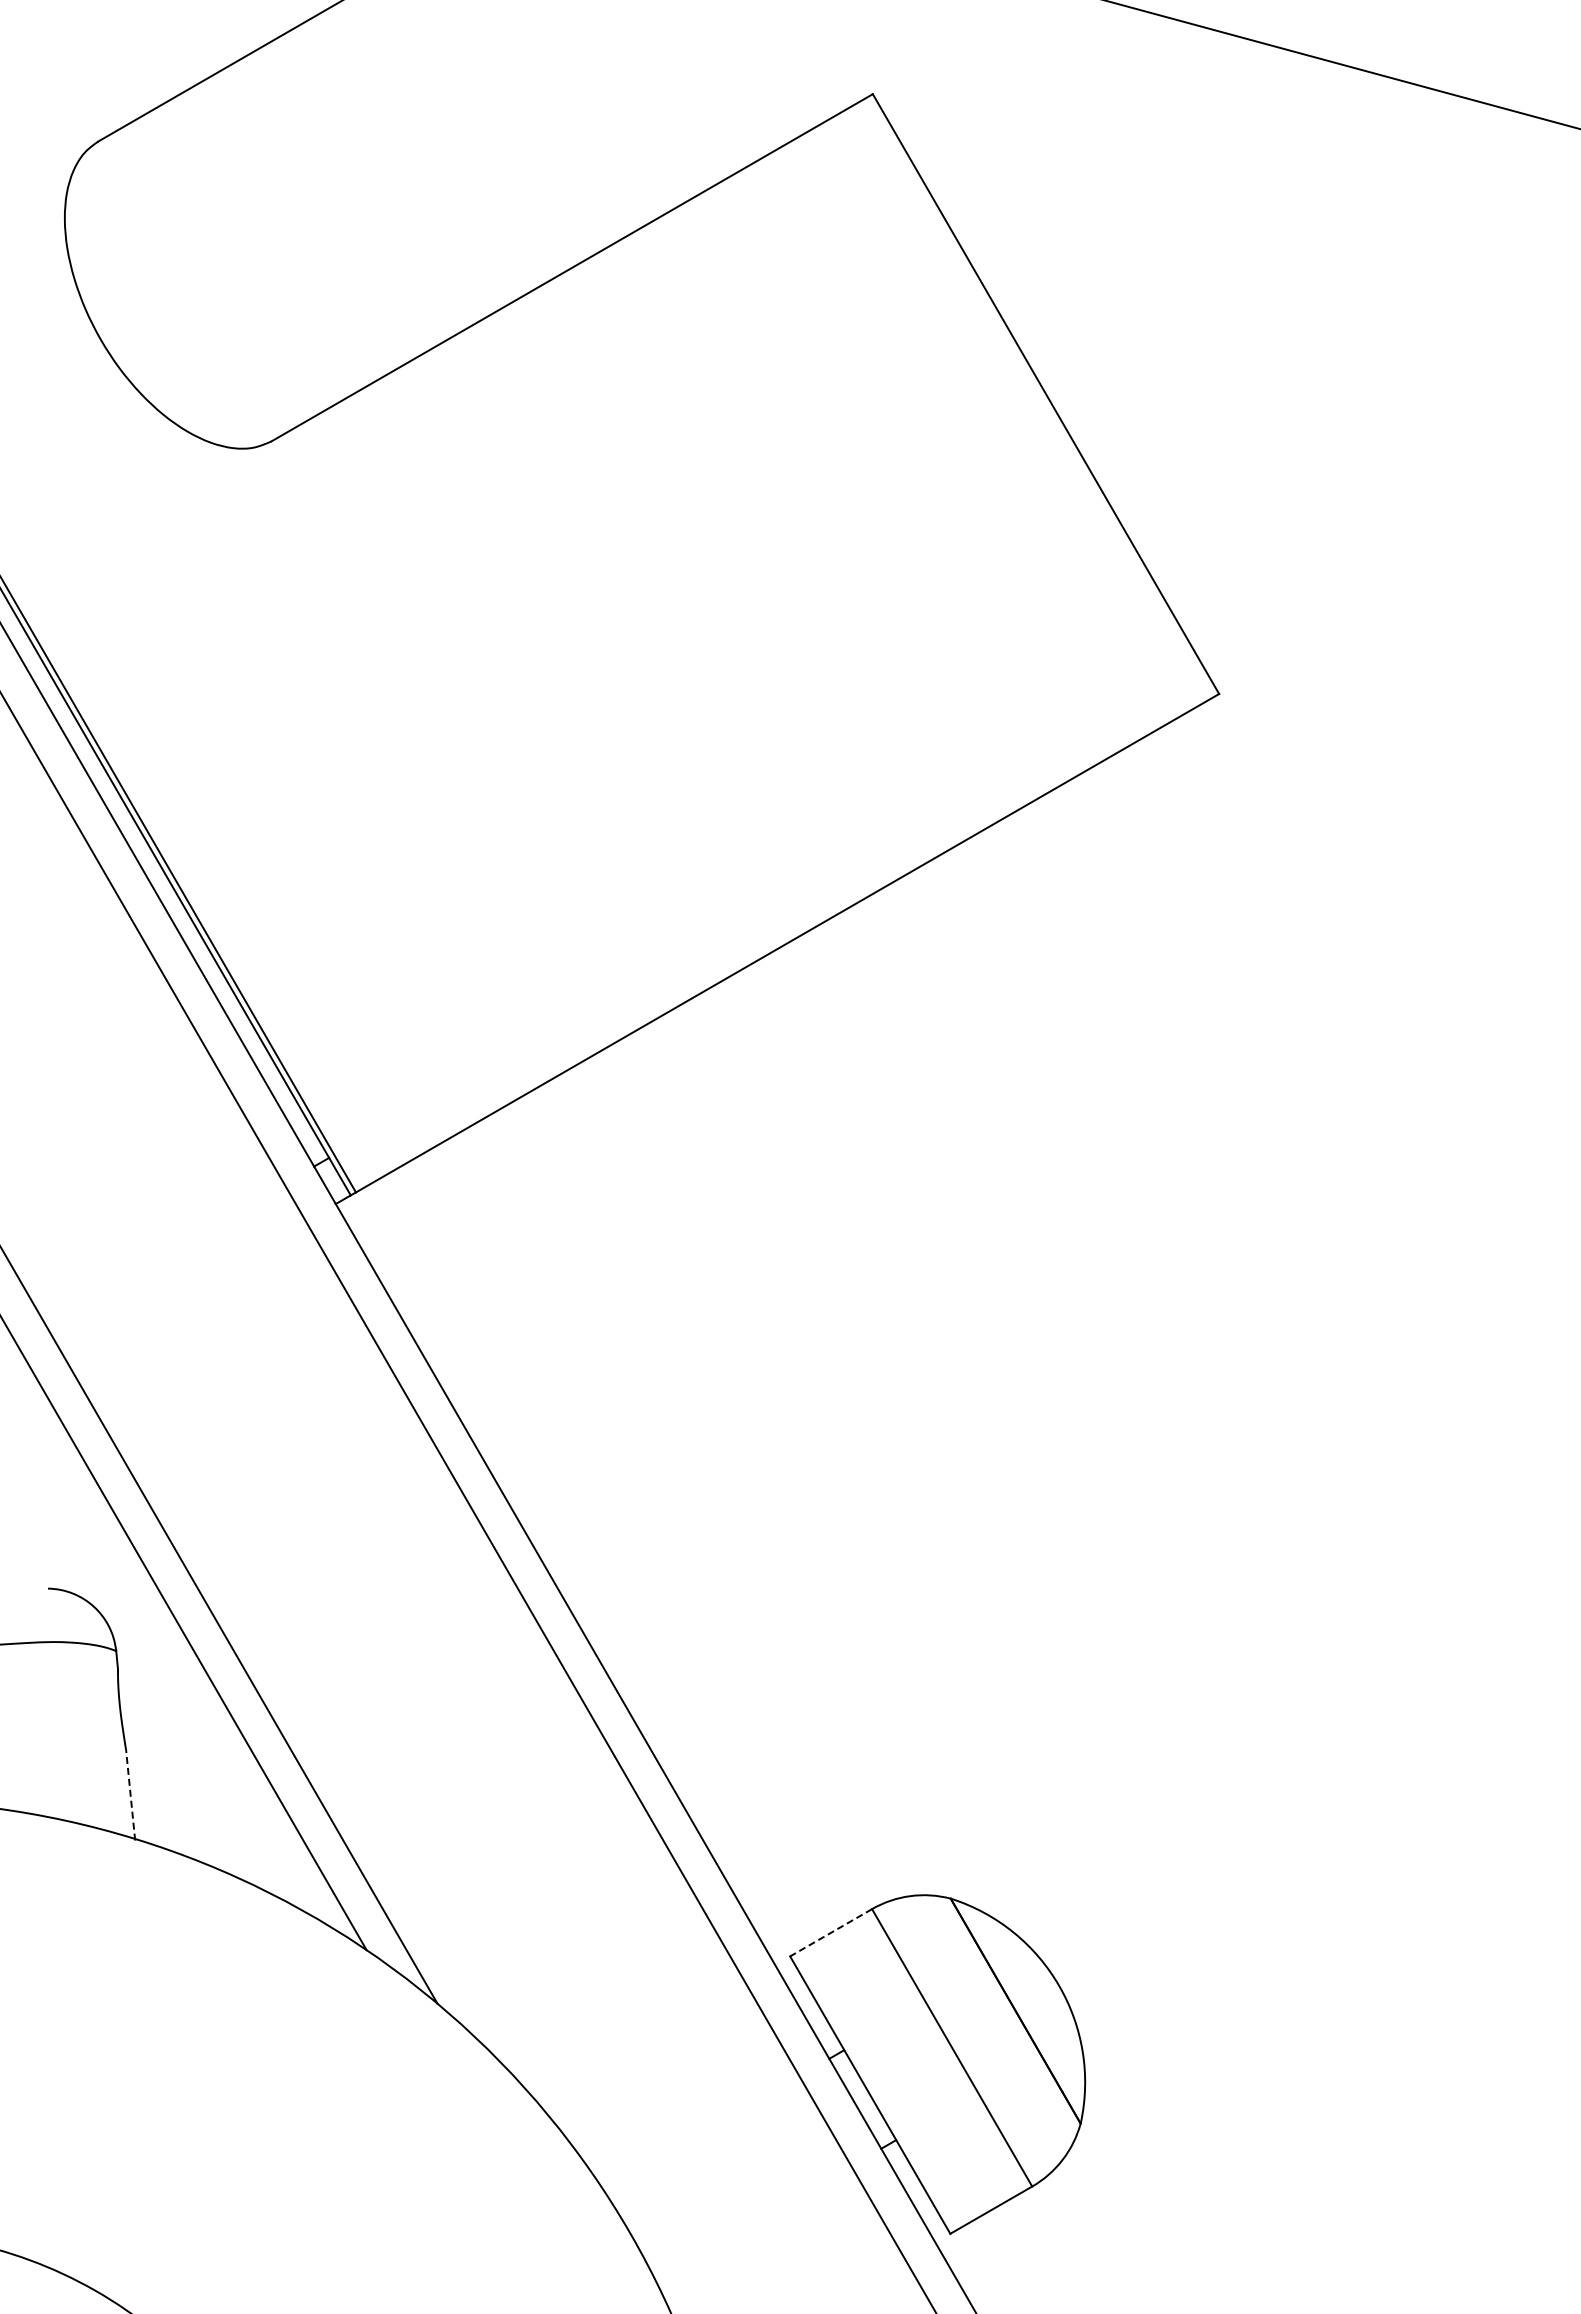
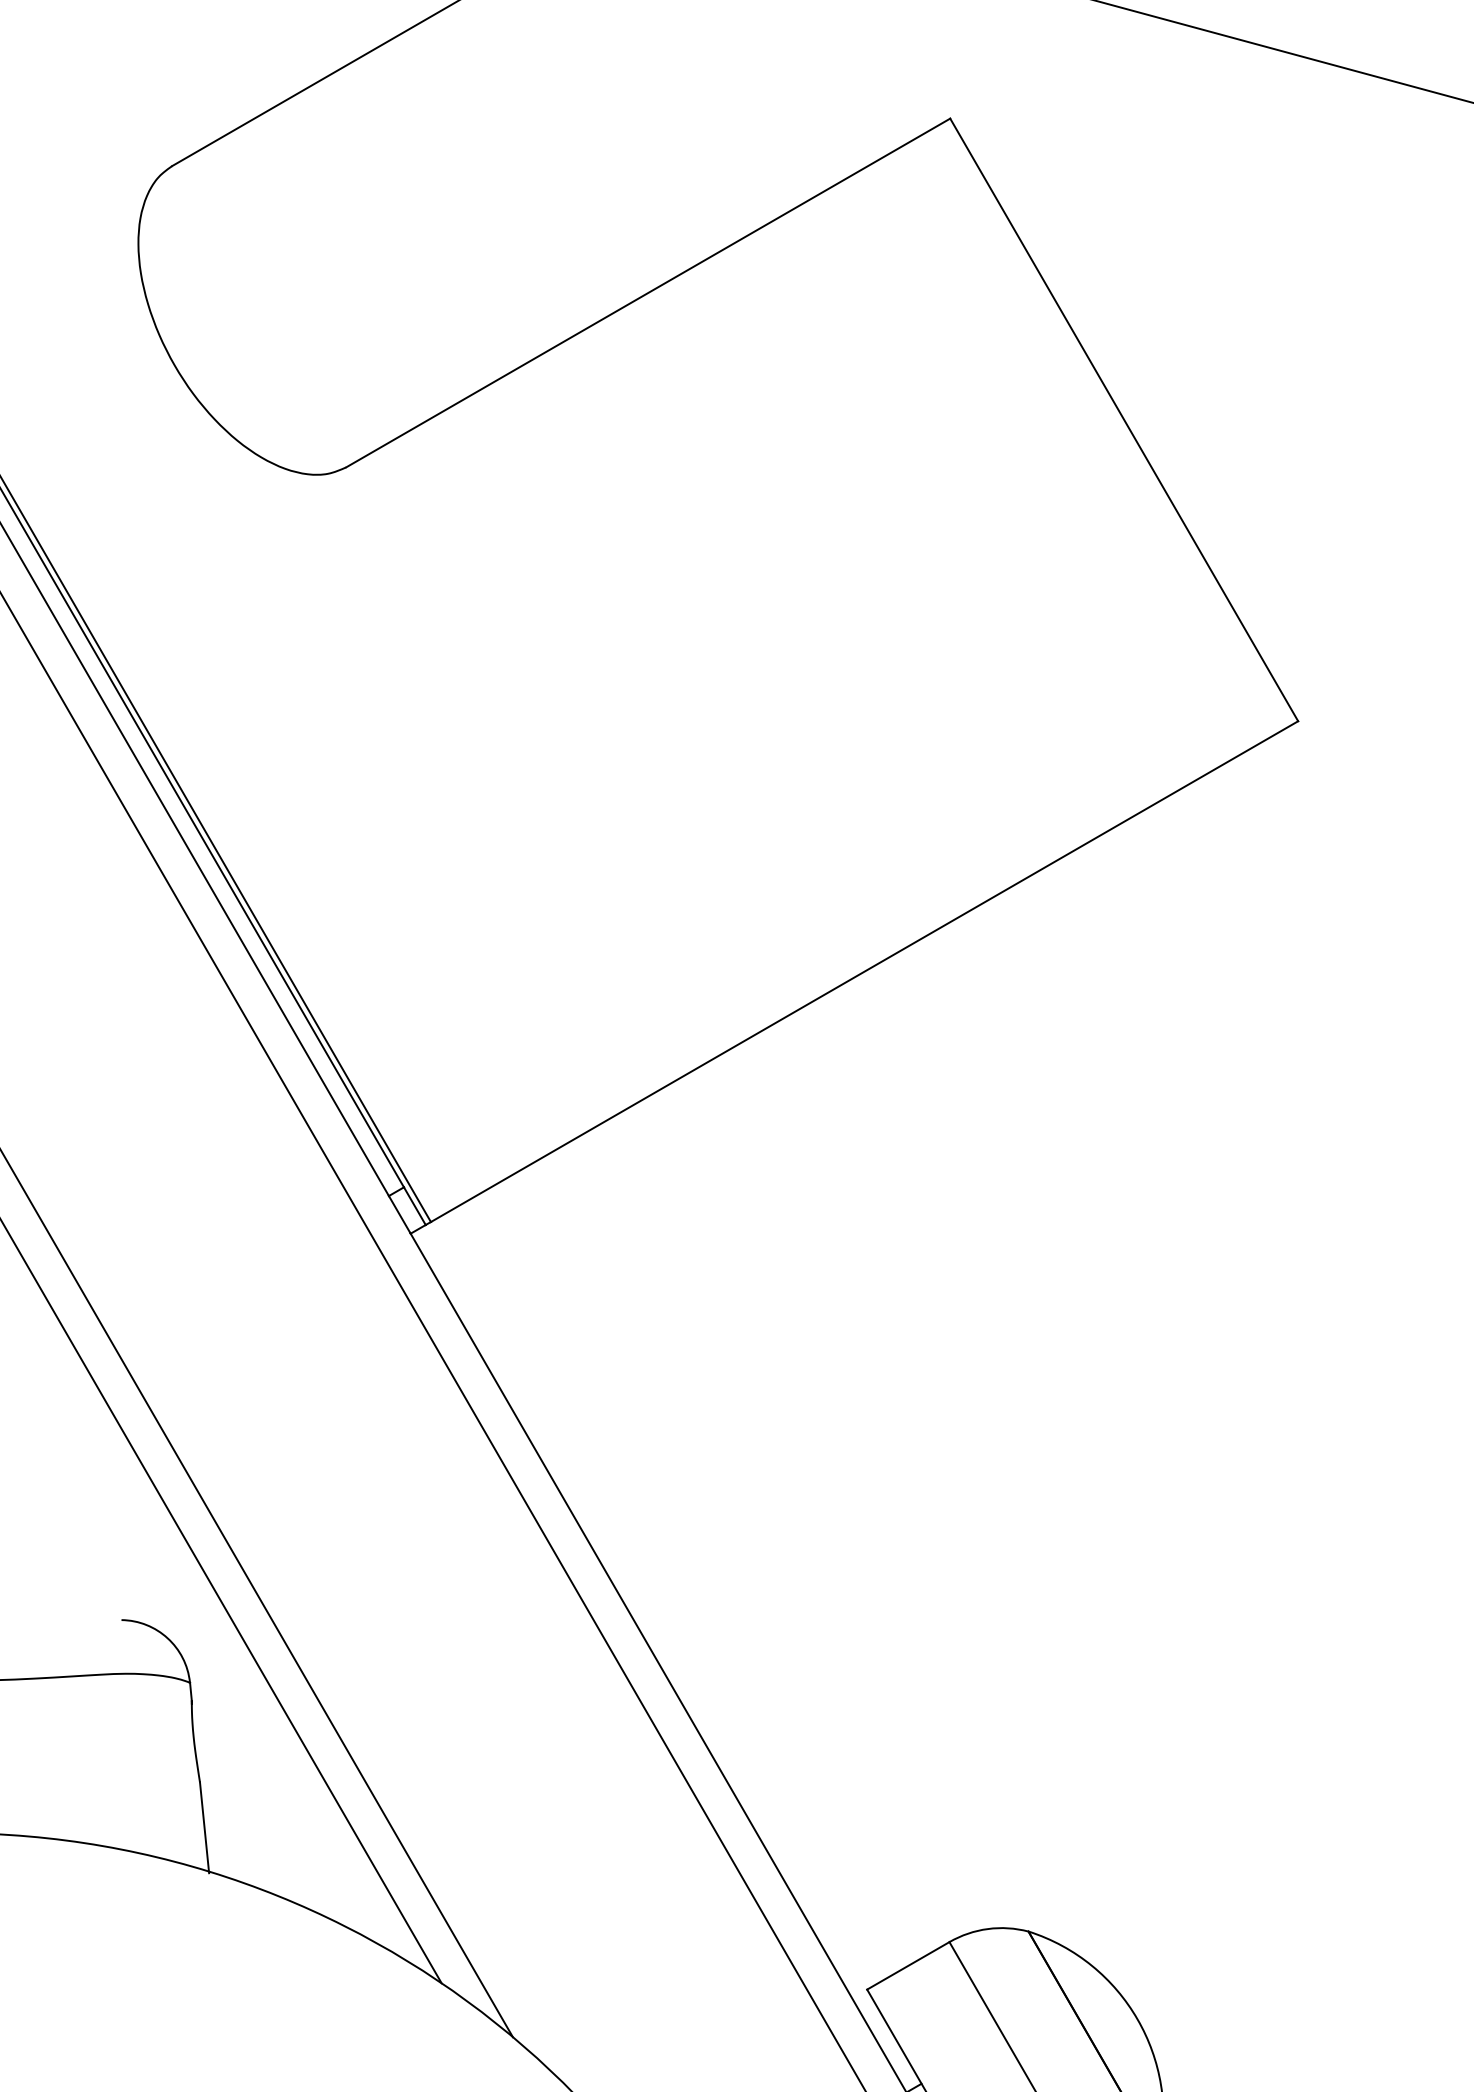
line: (130, 1794) -> (204, 1826), dashed -> solid
line: (830, 1933) -> (907, 1966), dashed -> solid

